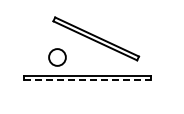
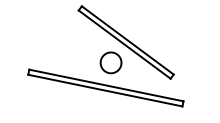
circle: (57, 57) -> (111, 62), moved
line: (87, 80) -> (105, 90), dashed -> solid

